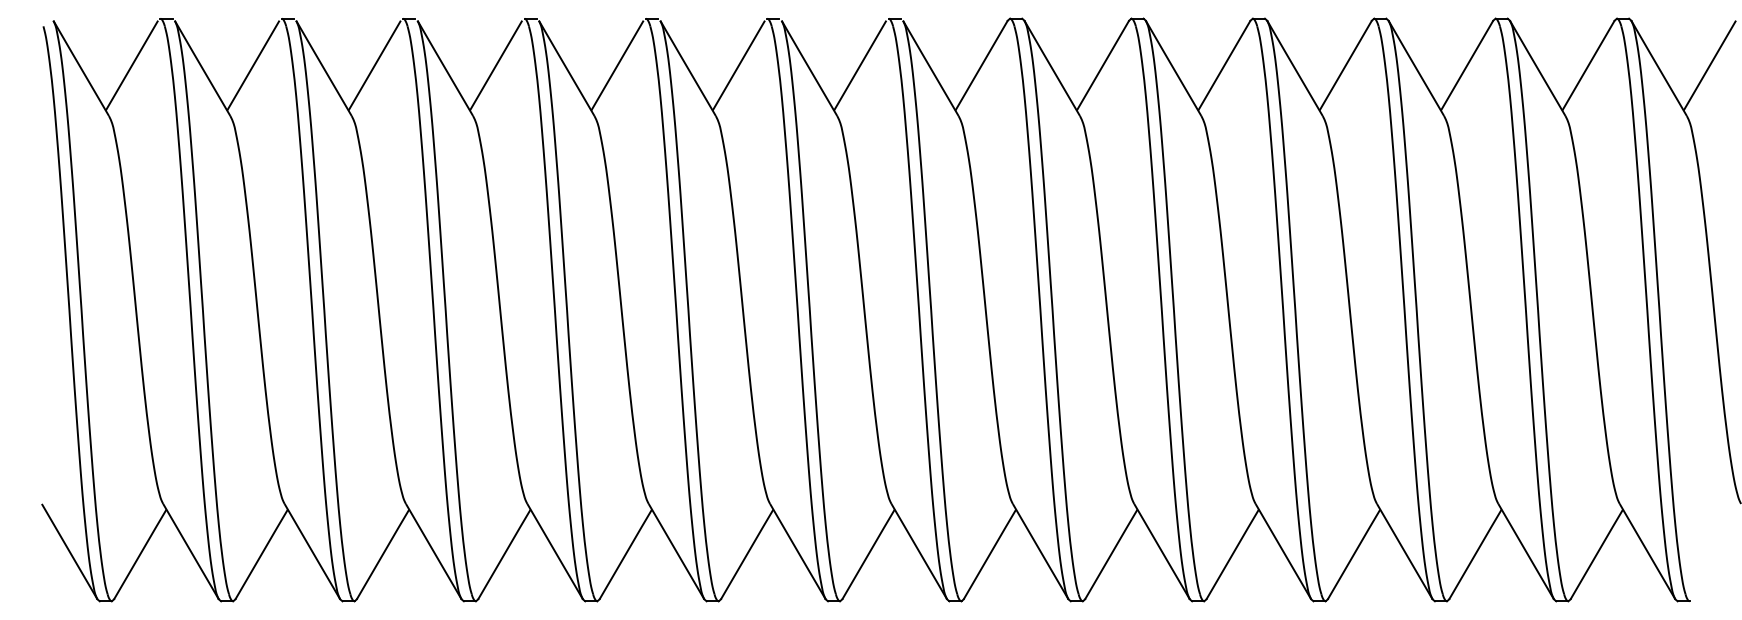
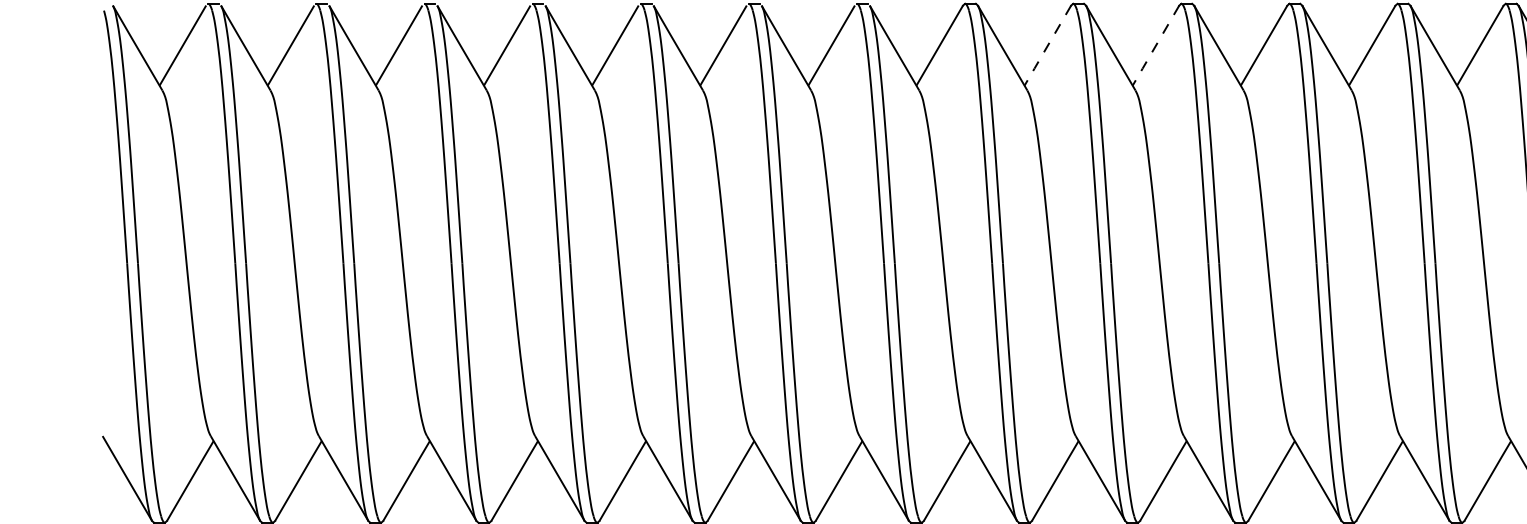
line: (1102, 66) -> (1047, 46), solid -> dashed
line: (1223, 66) -> (1155, 46), solid -> dashed

